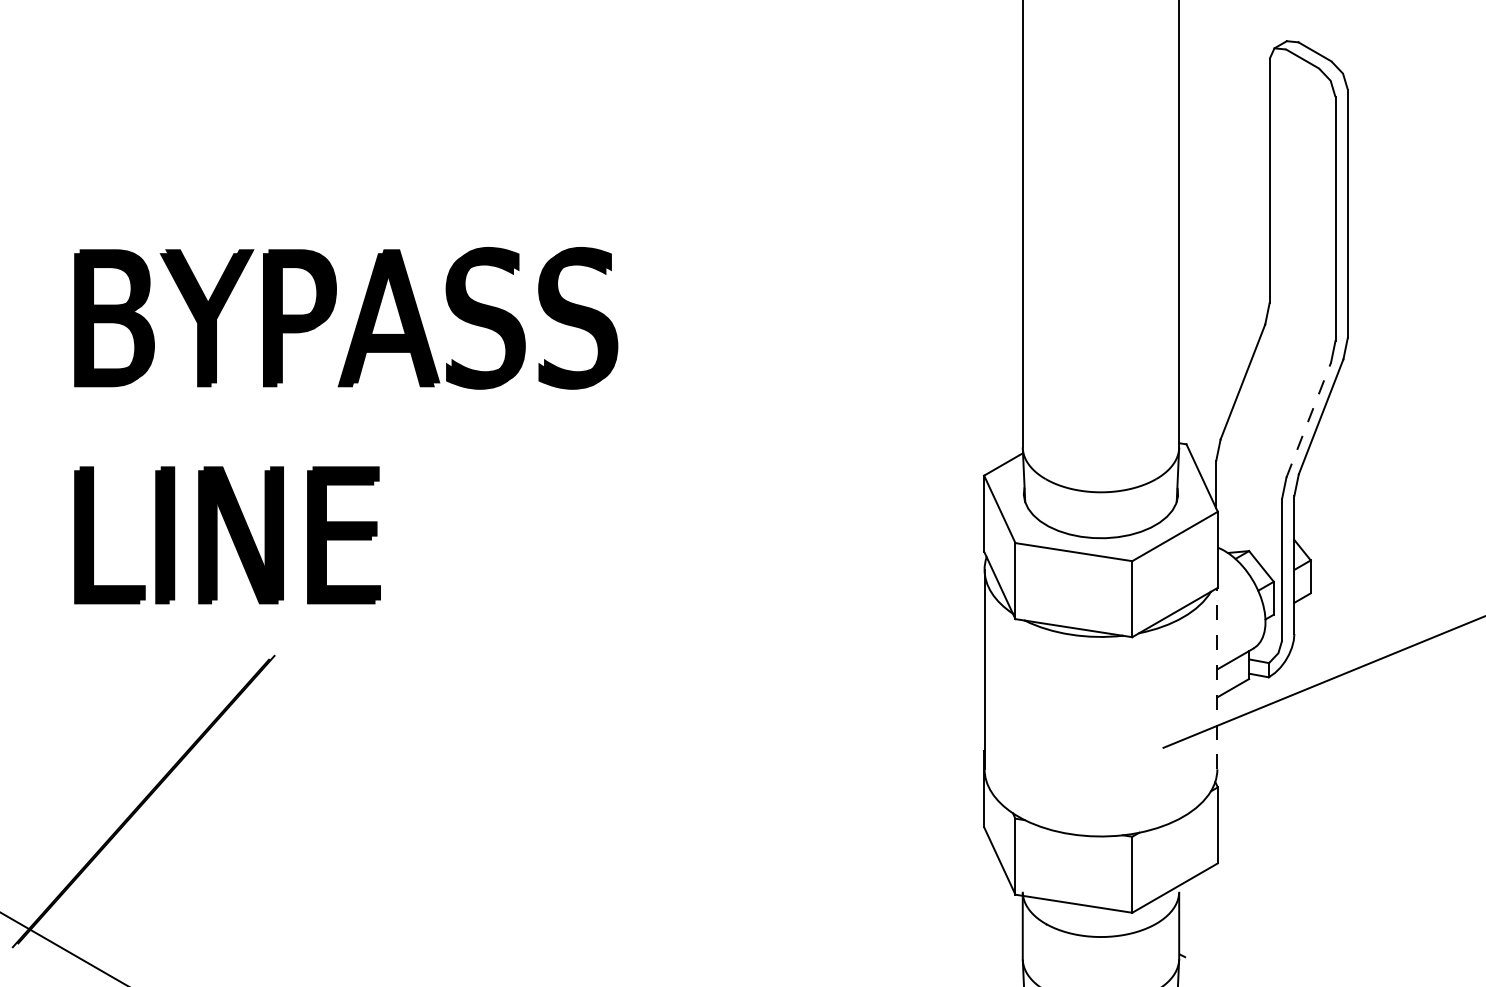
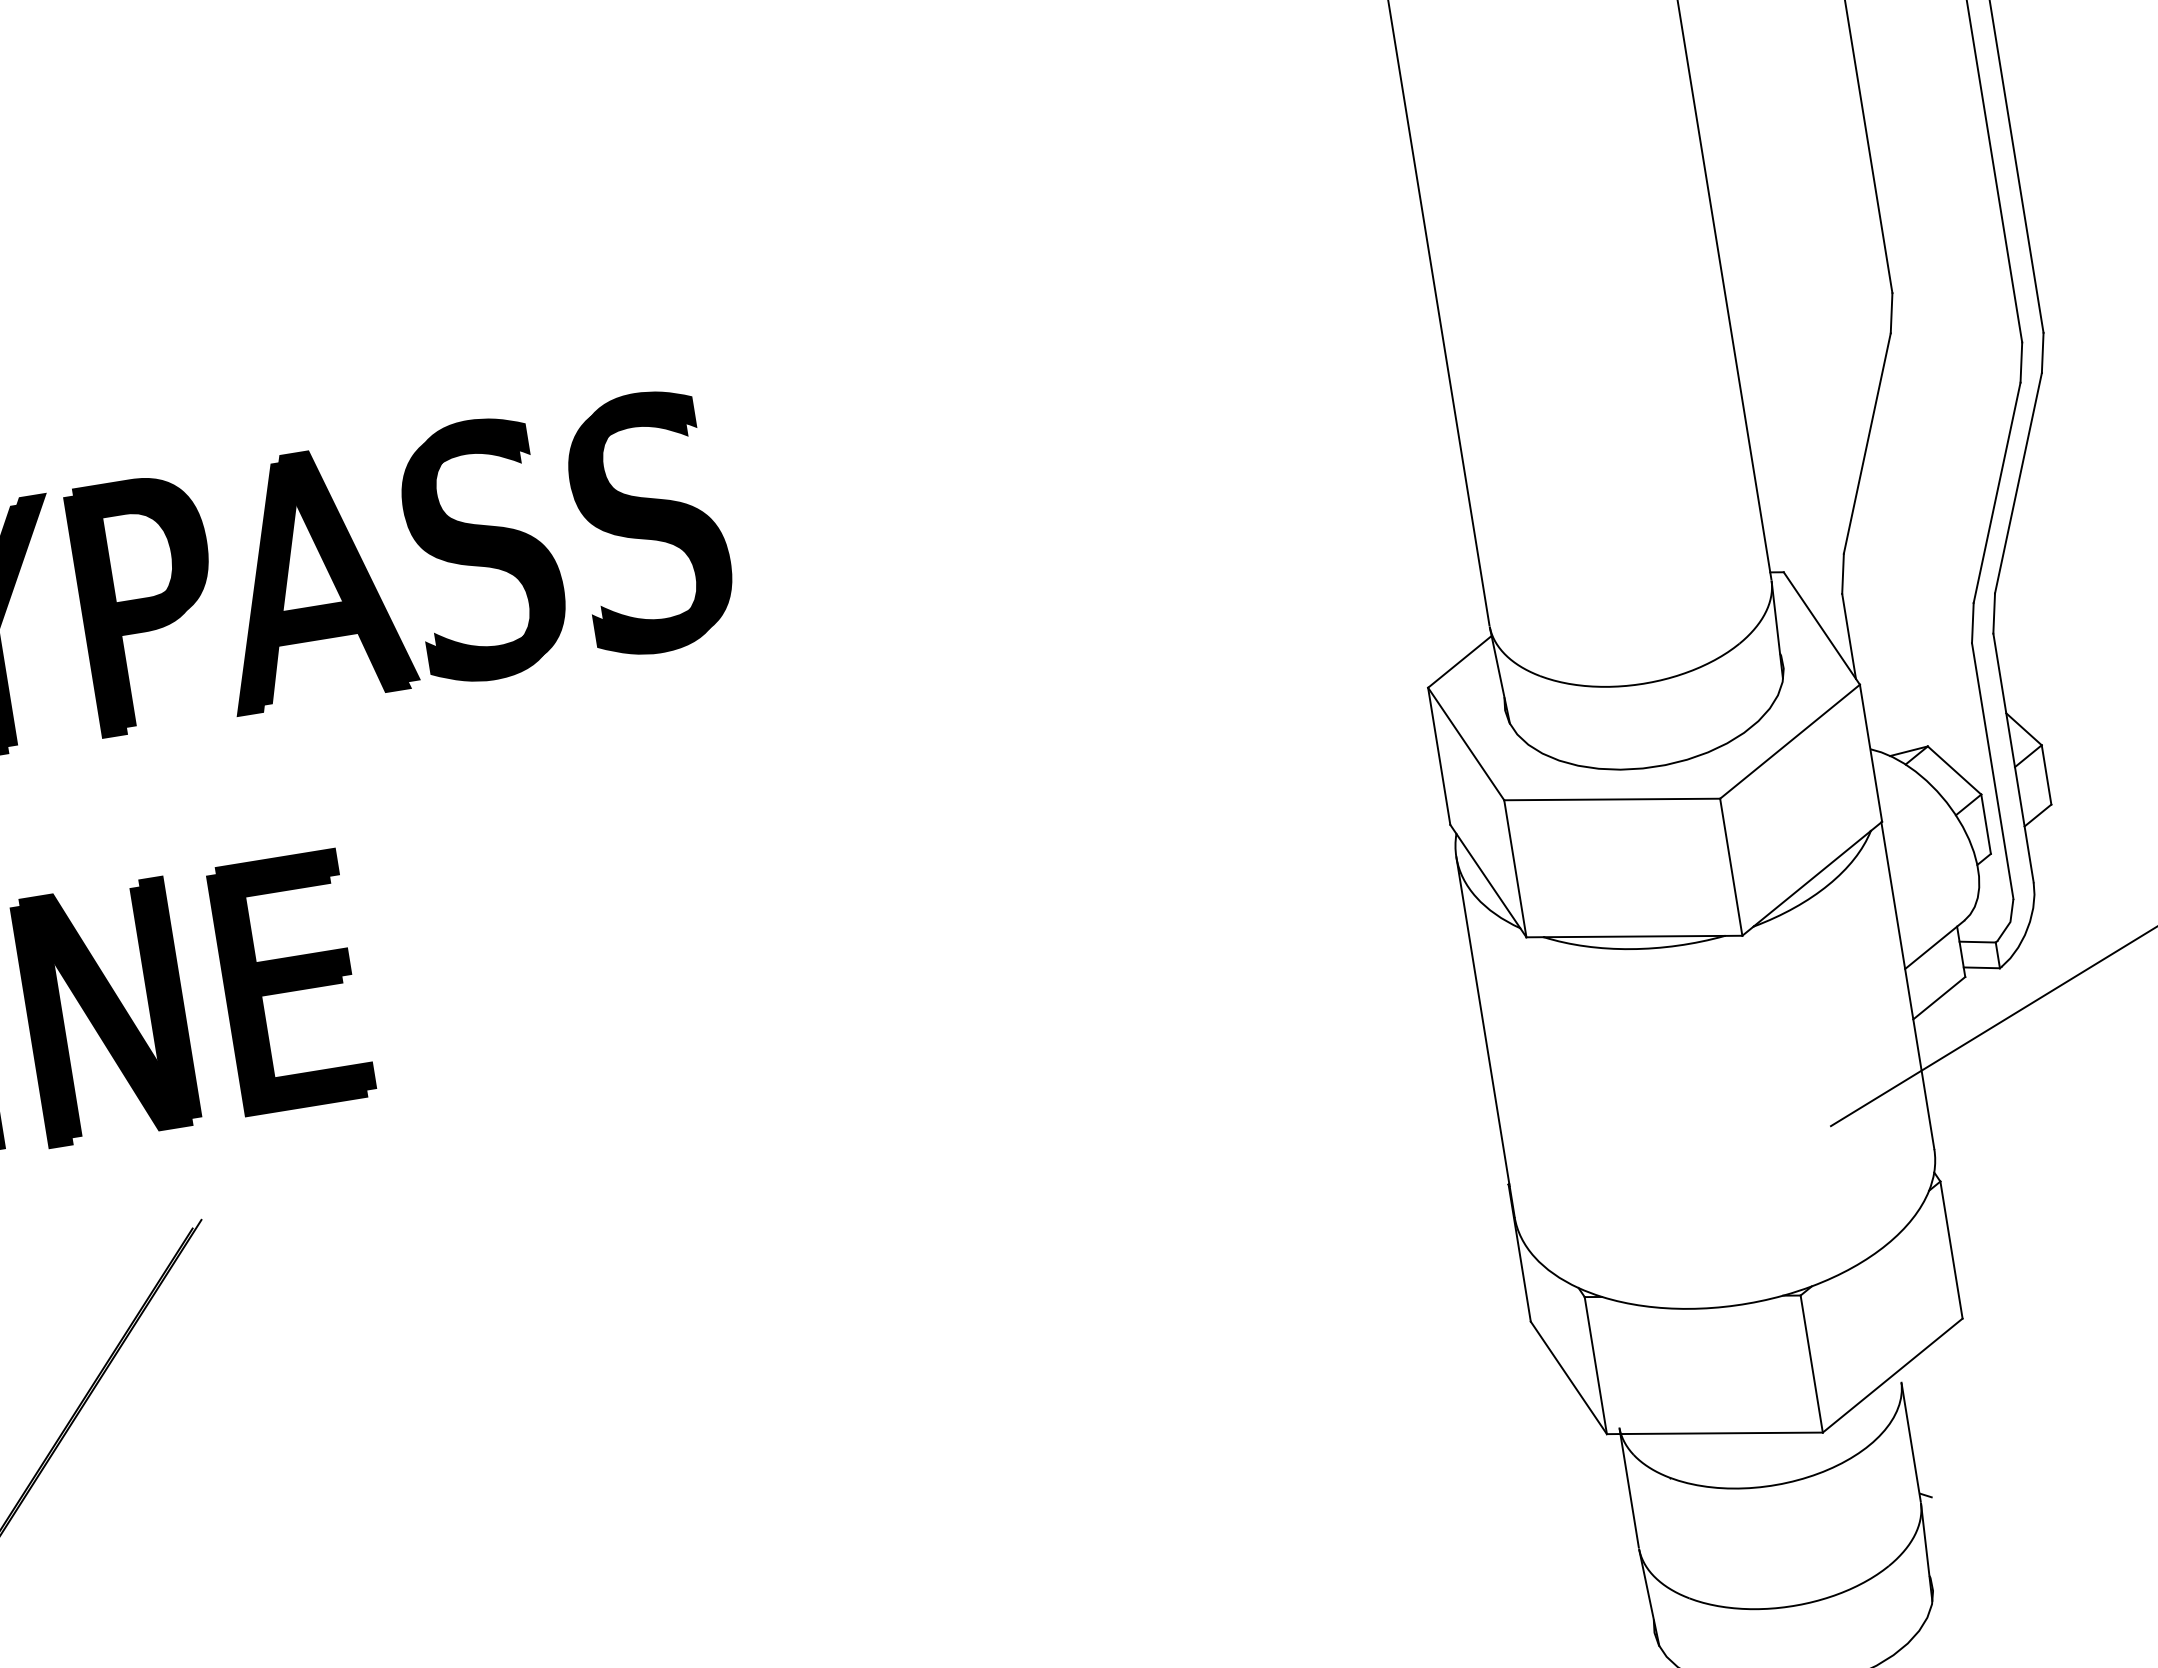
line: (1308, 420) -> (1996, 493), dashed -> solid
line: (1217, 678) -> (1908, 985), dashed -> solid

